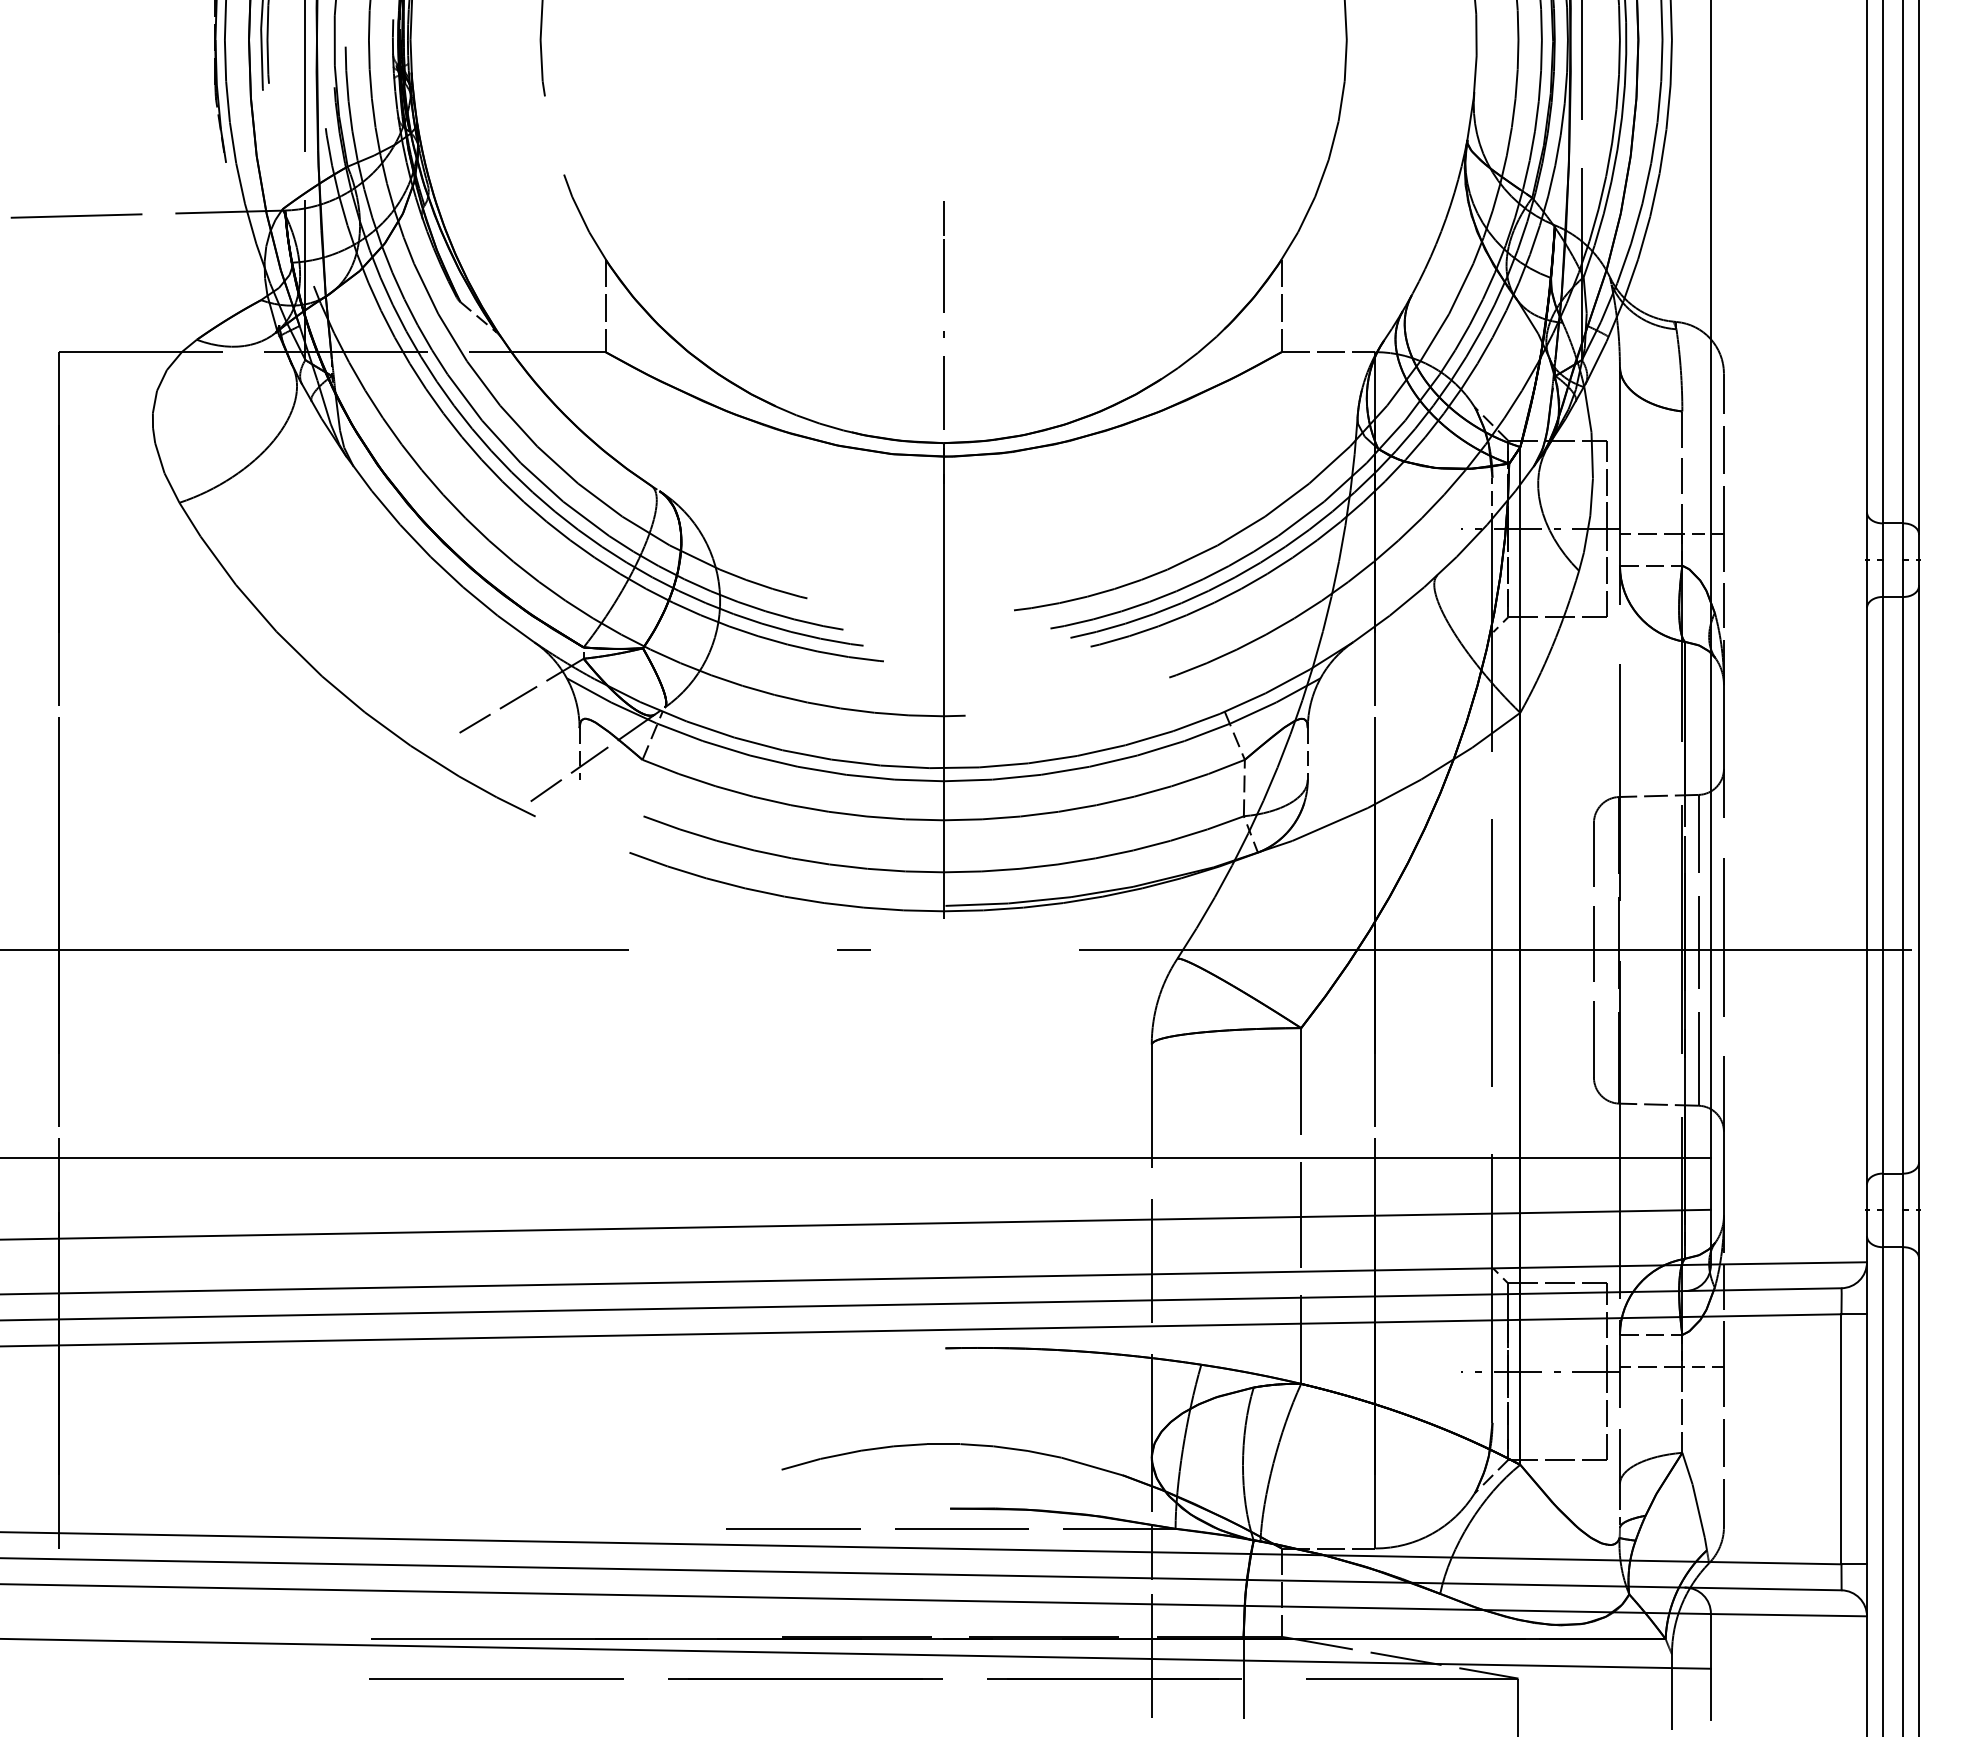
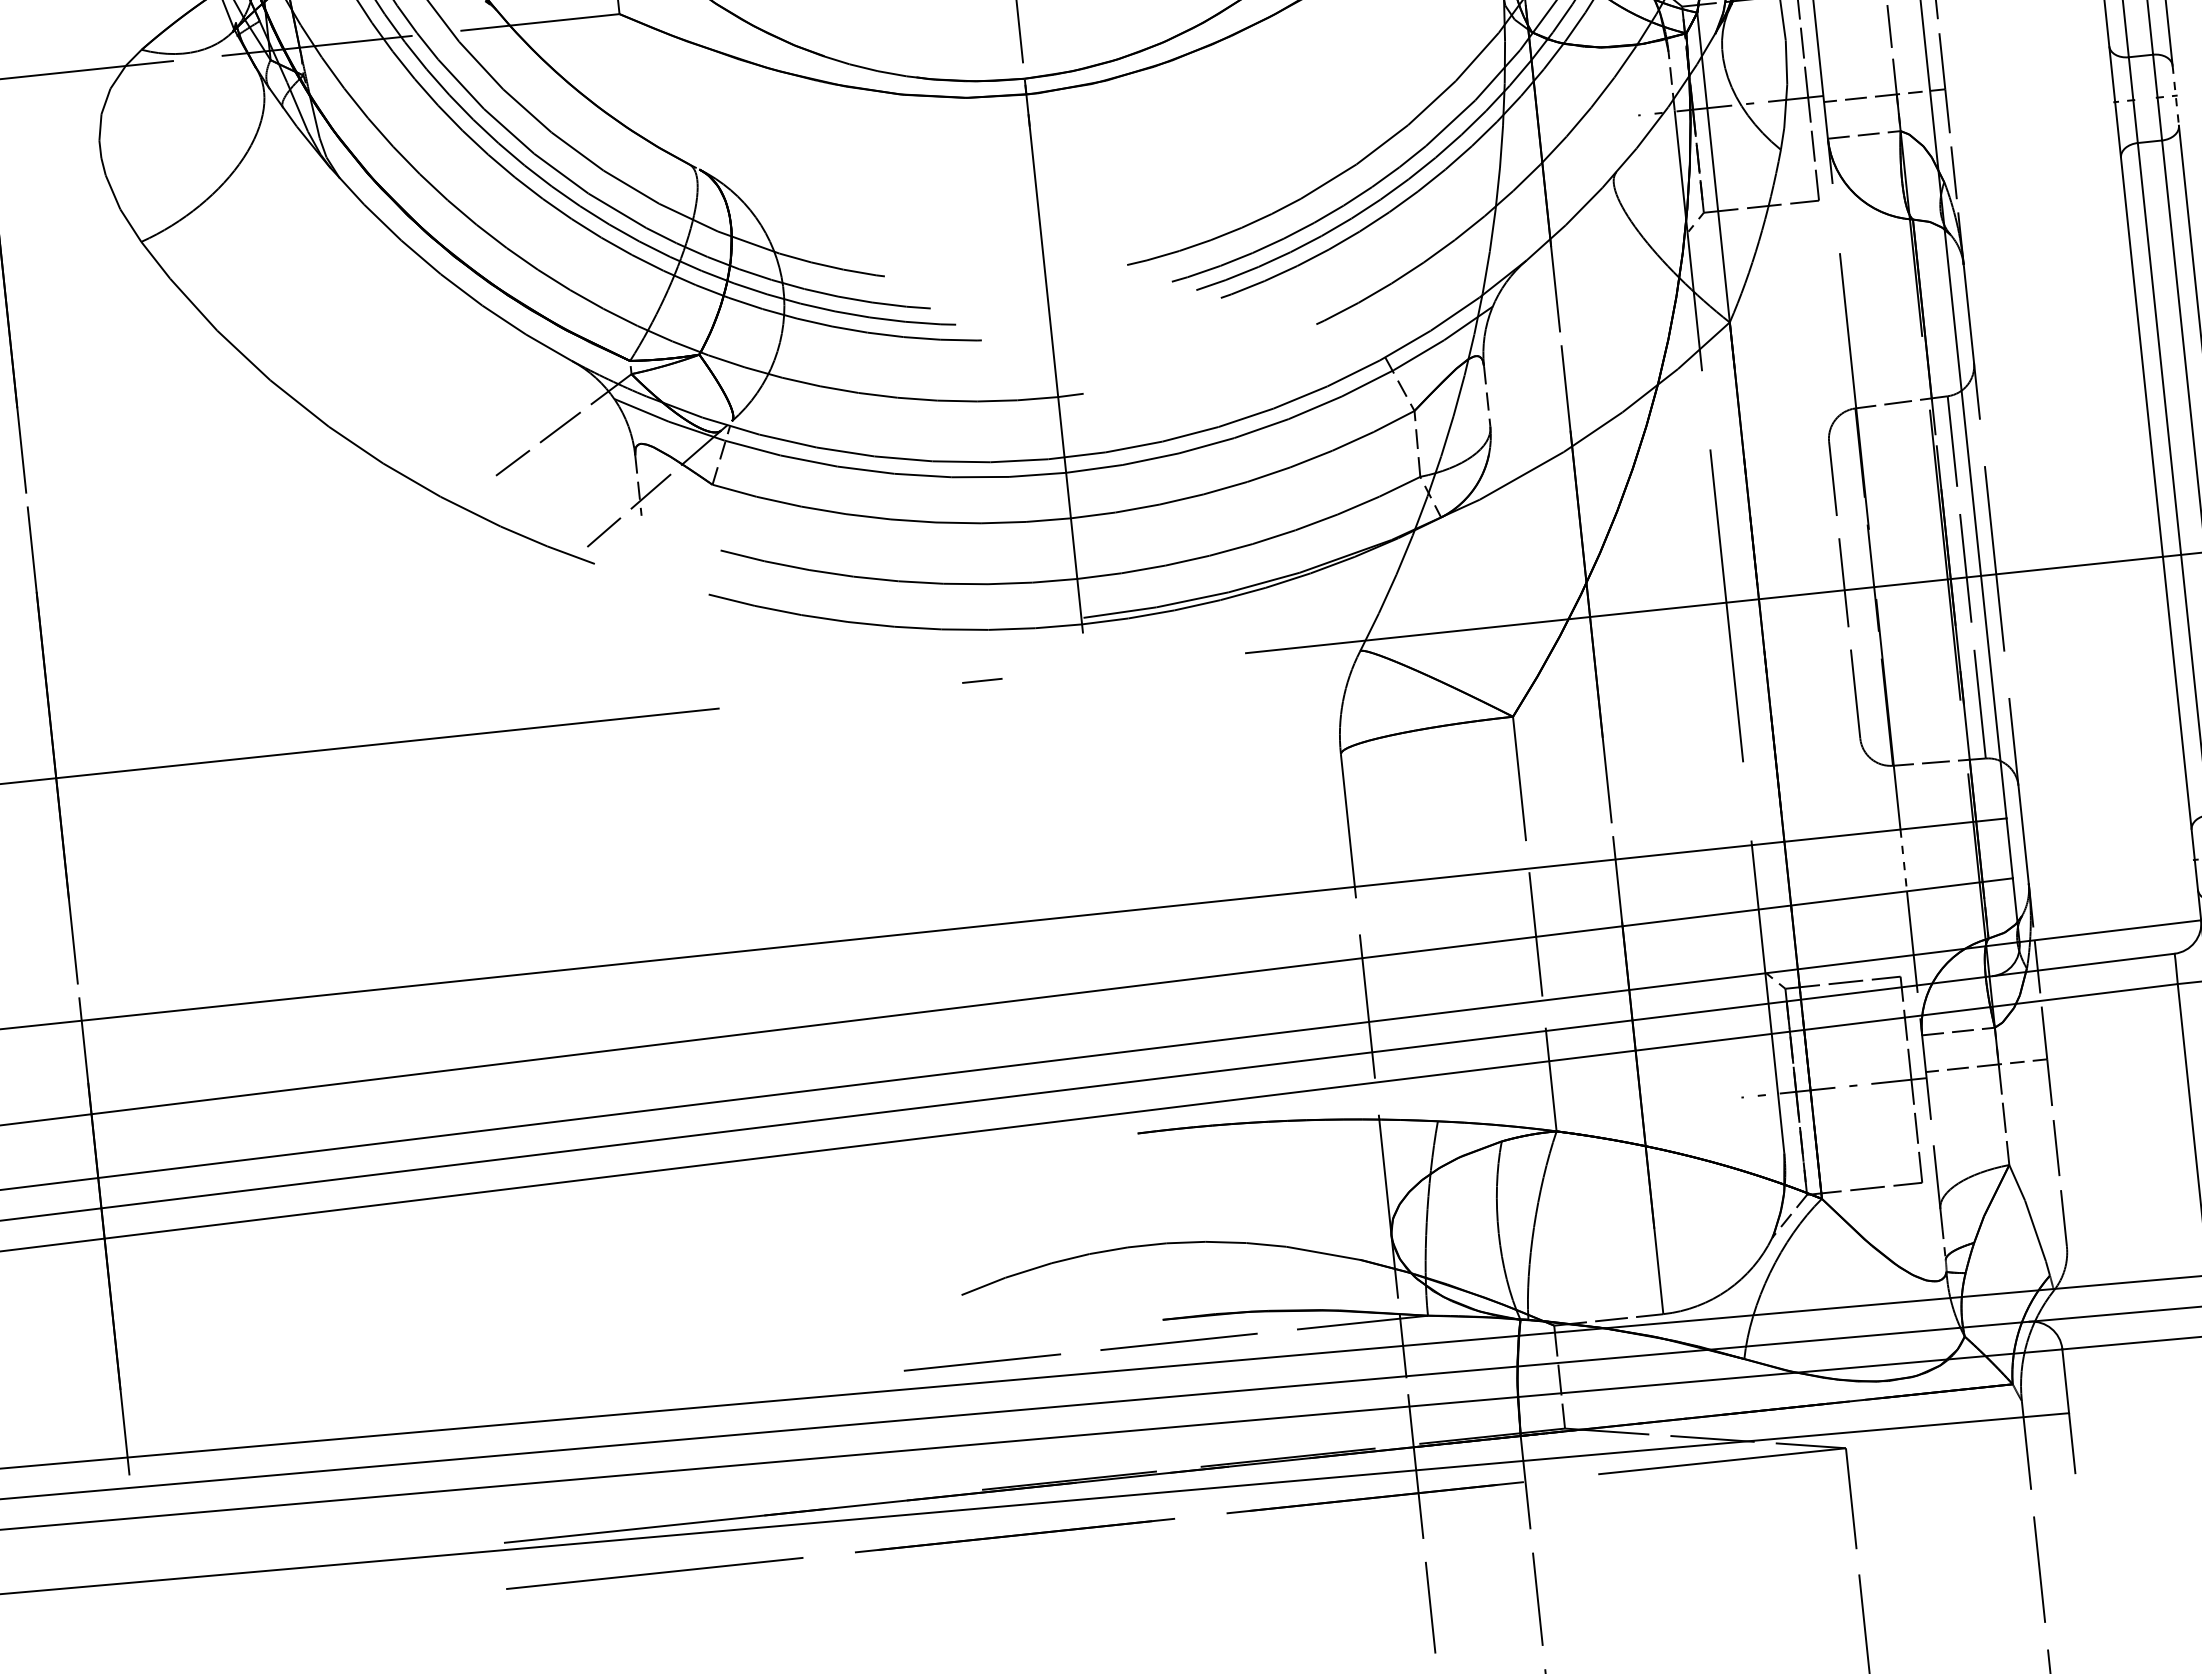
line: (1919, 560) -> (2176, 96), solid -> dashed
line: (1619, 1185) -> (1903, 861), solid -> dashed

